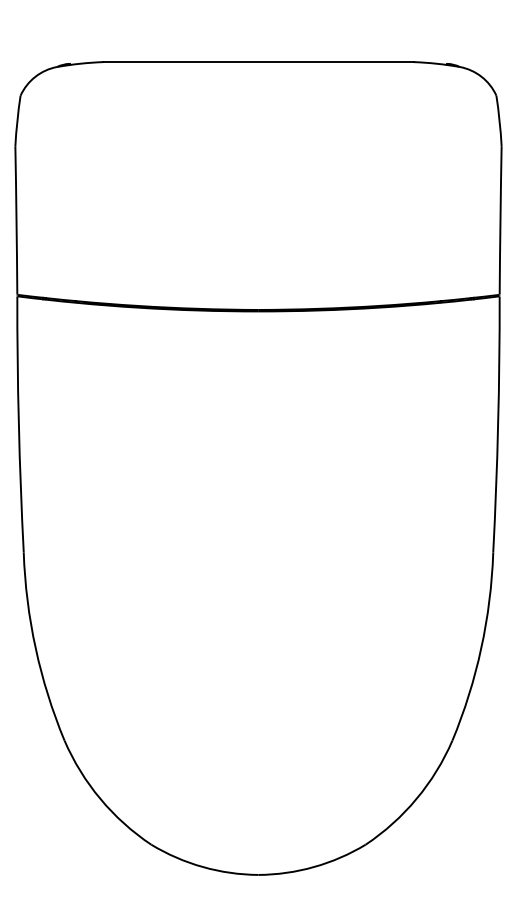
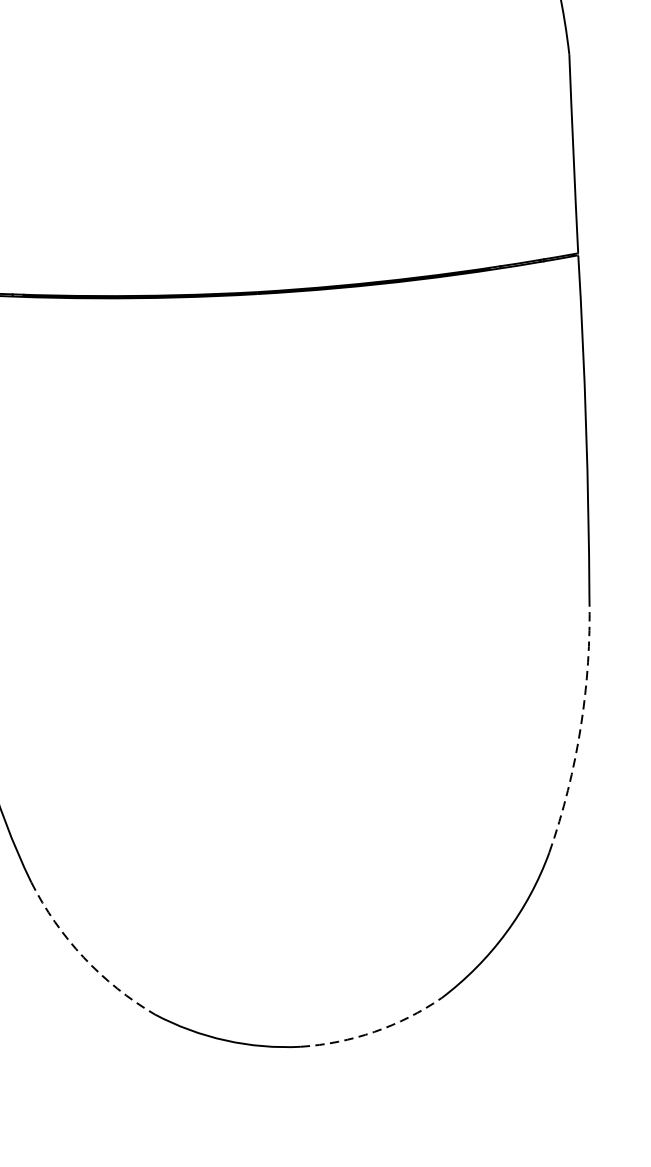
arc: (481, 648) -> (581, 727), solid -> dashed
arc: (100, 798) -> (83, 956), solid -> dashed
arc: (314, 867) -> (374, 1032), solid -> dashed

